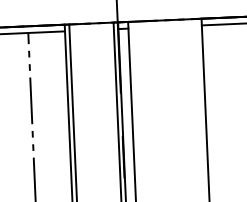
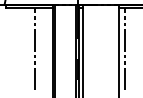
line: (219, 109) -> (125, 48), added

